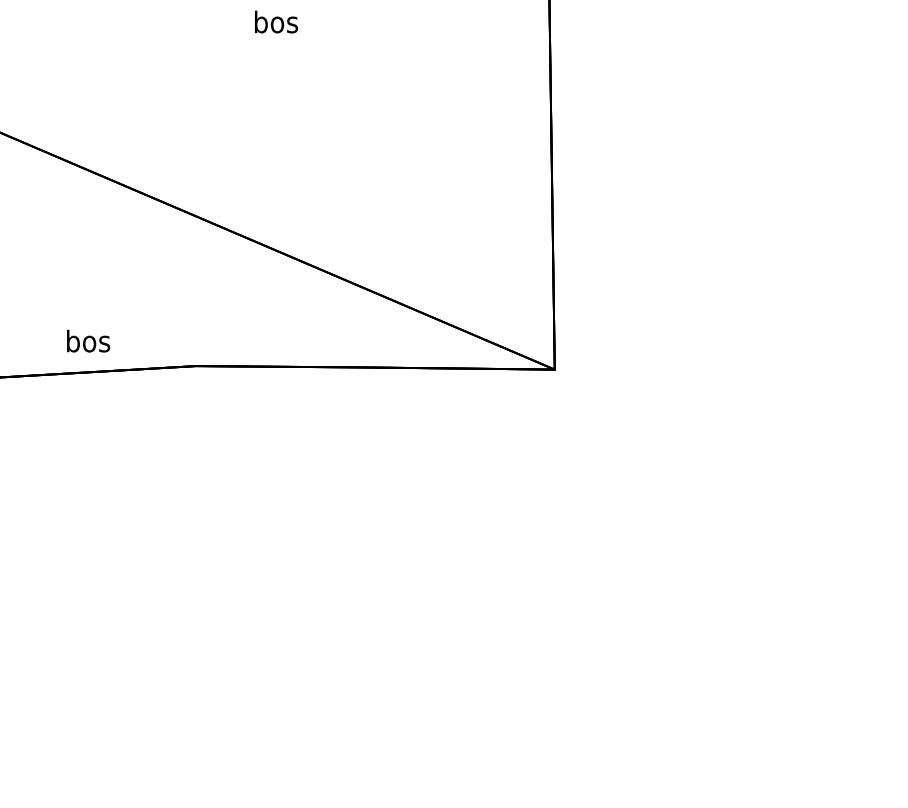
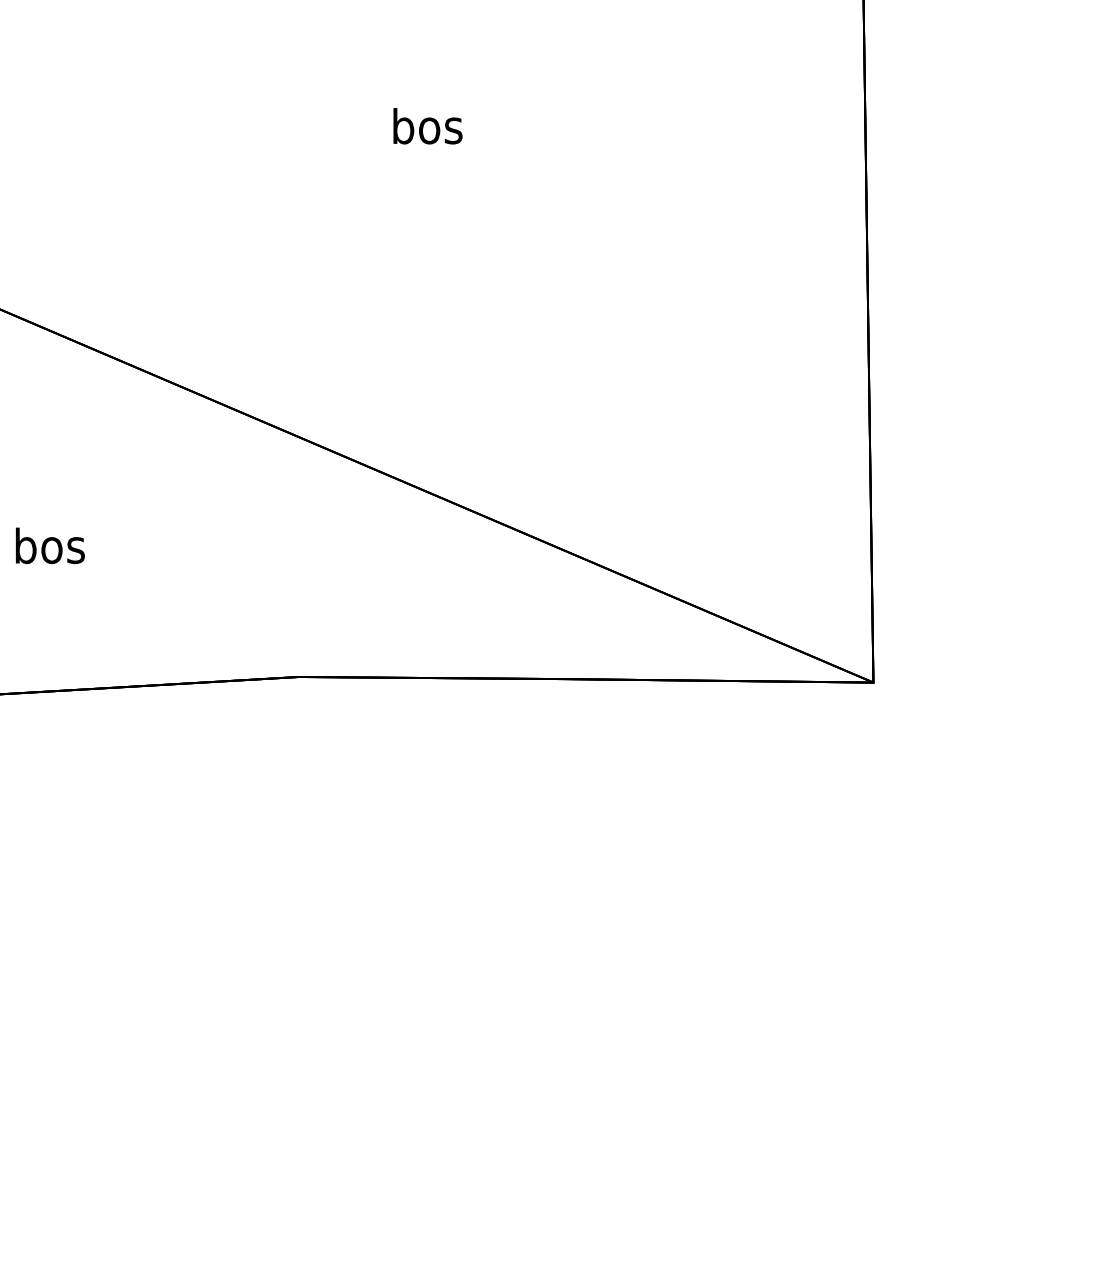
text: (88, 340) -> (50, 544), moved

